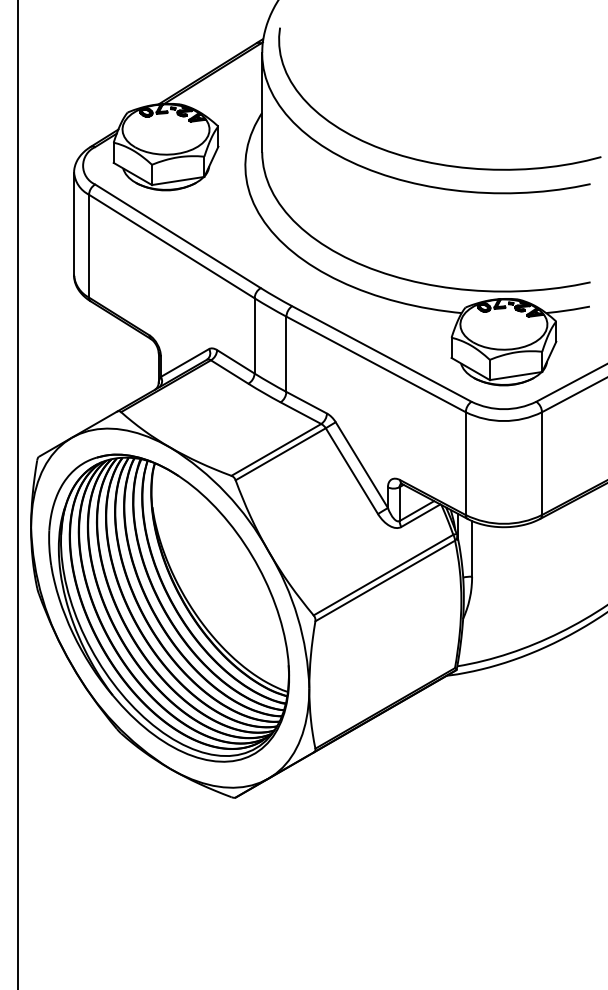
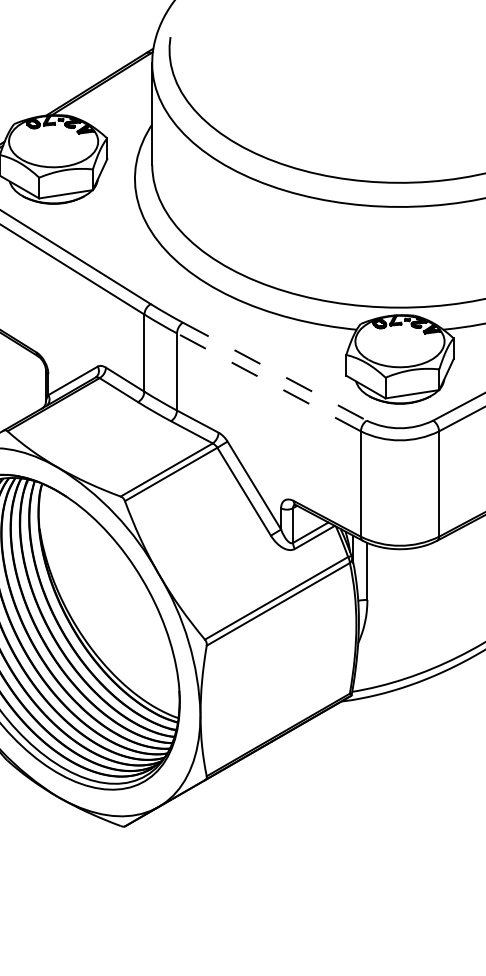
line: (381, 353) -> (274, 371), solid -> dashed
line: (376, 364) -> (269, 382), solid -> dashed

